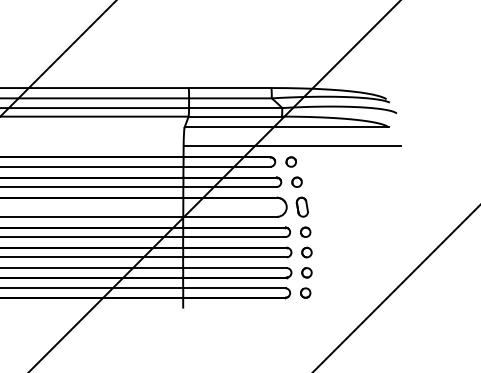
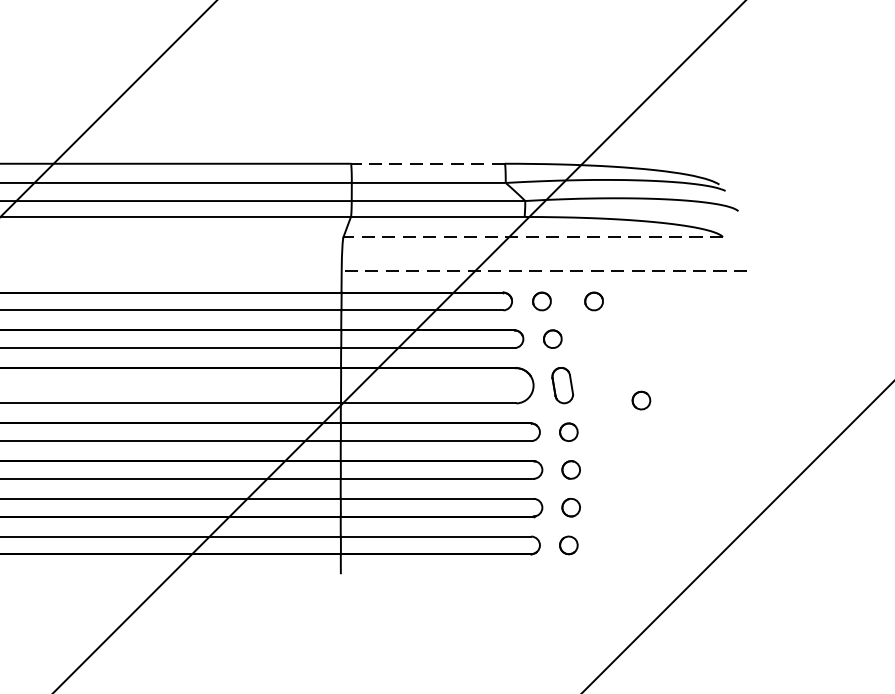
line: (229, 88) -> (427, 164), solid -> dashed
line: (286, 127) -> (533, 237), solid -> dashed
line: (292, 145) -> (544, 270), solid -> dashed
part: (318, 161) -> (592, 300), added
part: (344, 214) -> (641, 399), added

